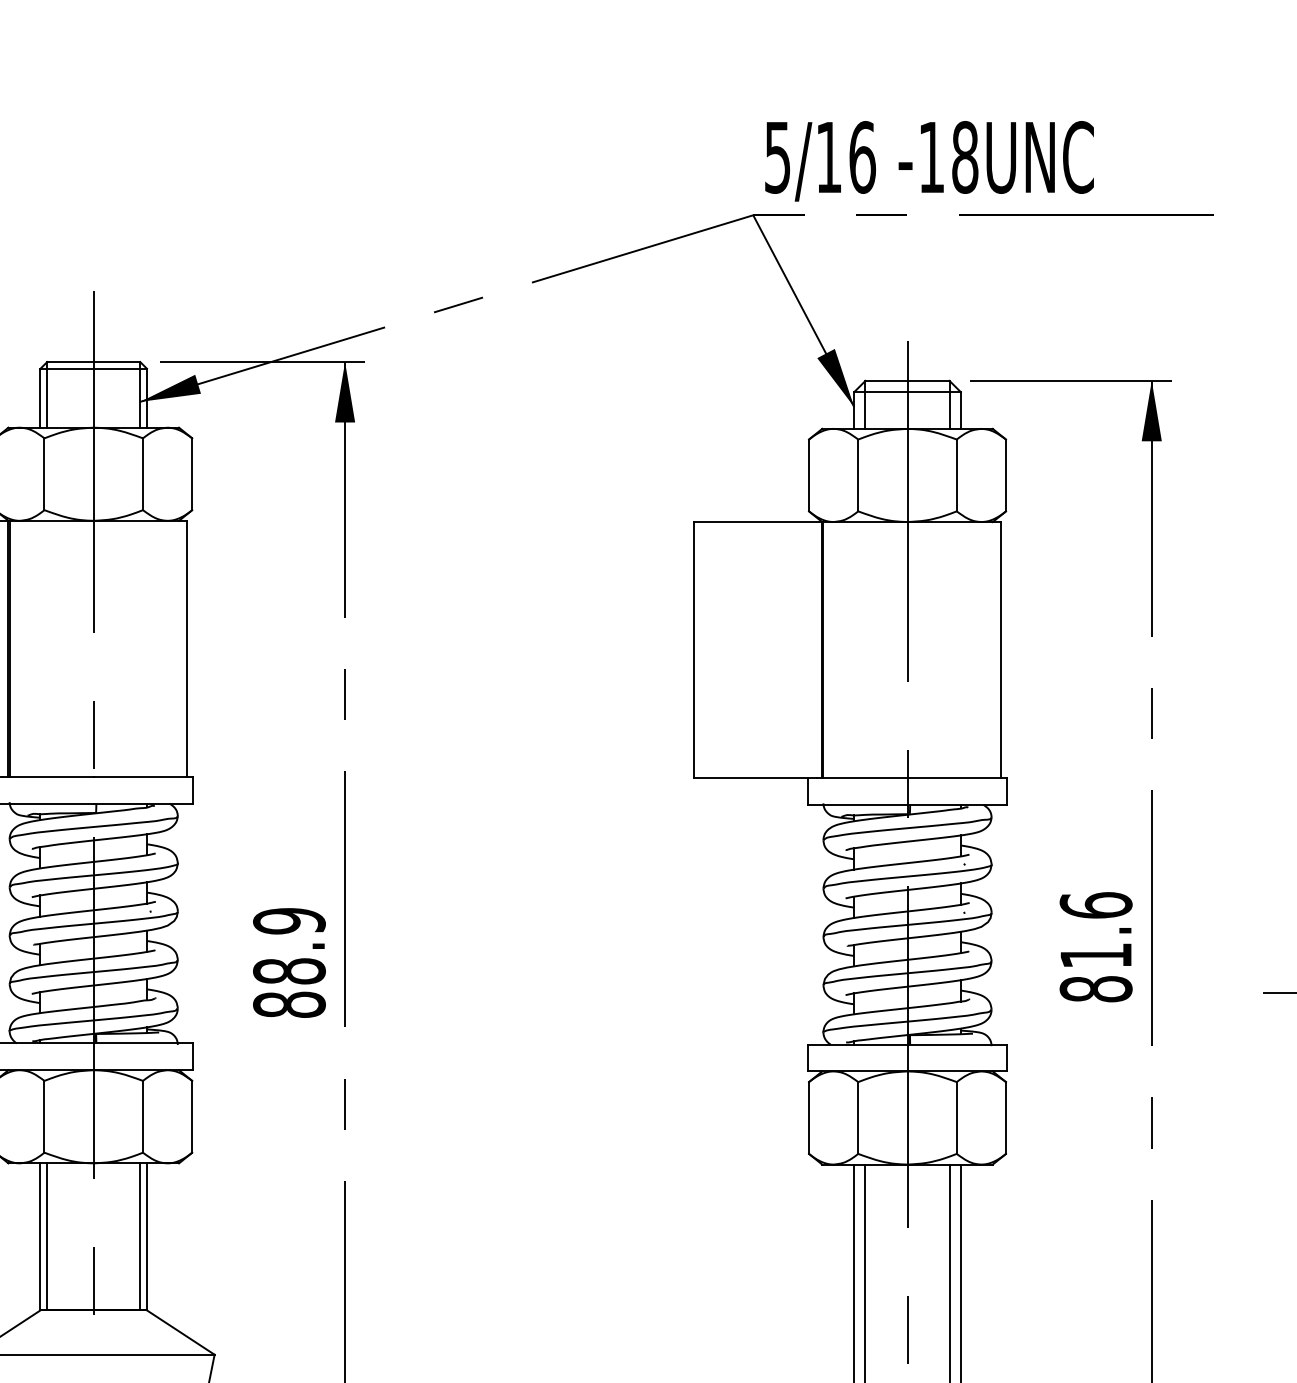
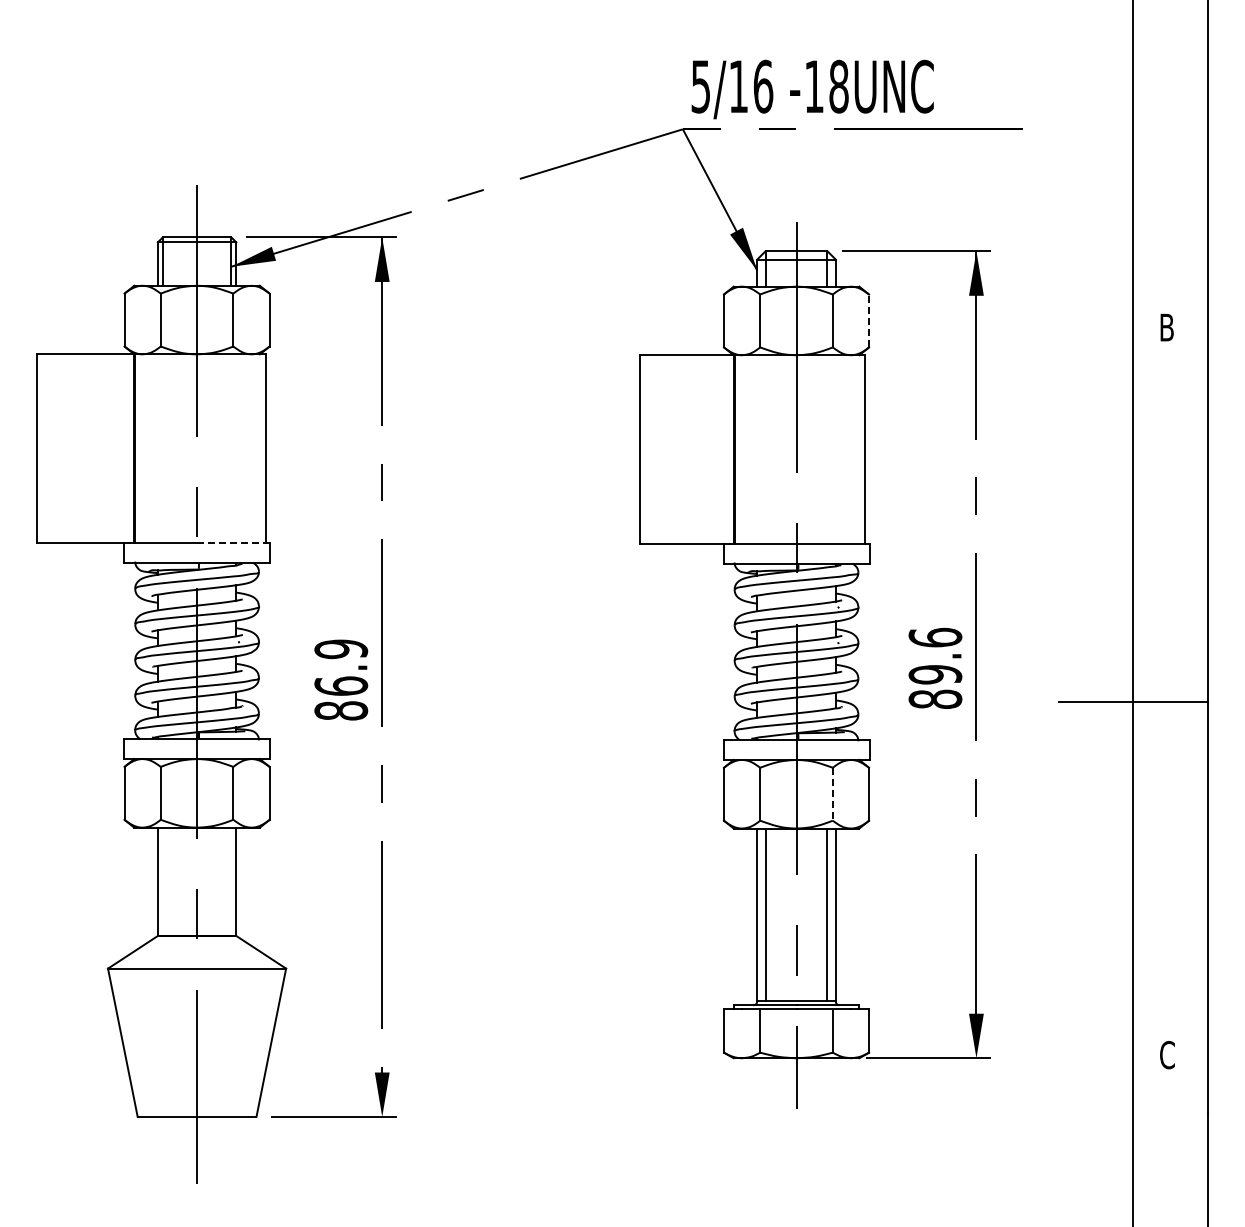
line: (1006, 474) -> (869, 320), solid -> dashed
line: (144, 776) -> (234, 542), solid -> dashed
text: (1096, 955) -> (935, 674), 81.6 -> 89.6
text: (289, 970) -> (341, 685), 88.9 -> 86.9
line: (956, 1118) -> (832, 794), solid -> dashed
line: (46, 1236) -> (162, 881), removed
line: (140, 1236) -> (231, 881), removed

